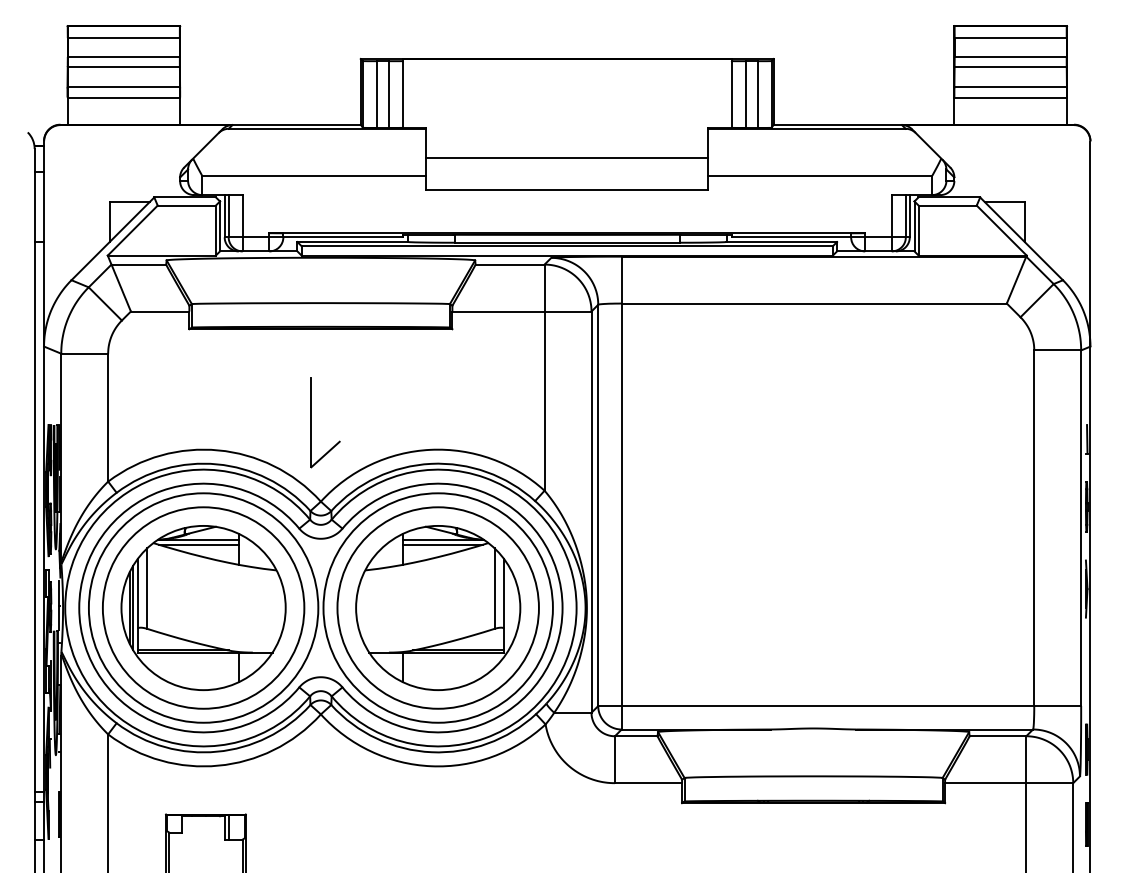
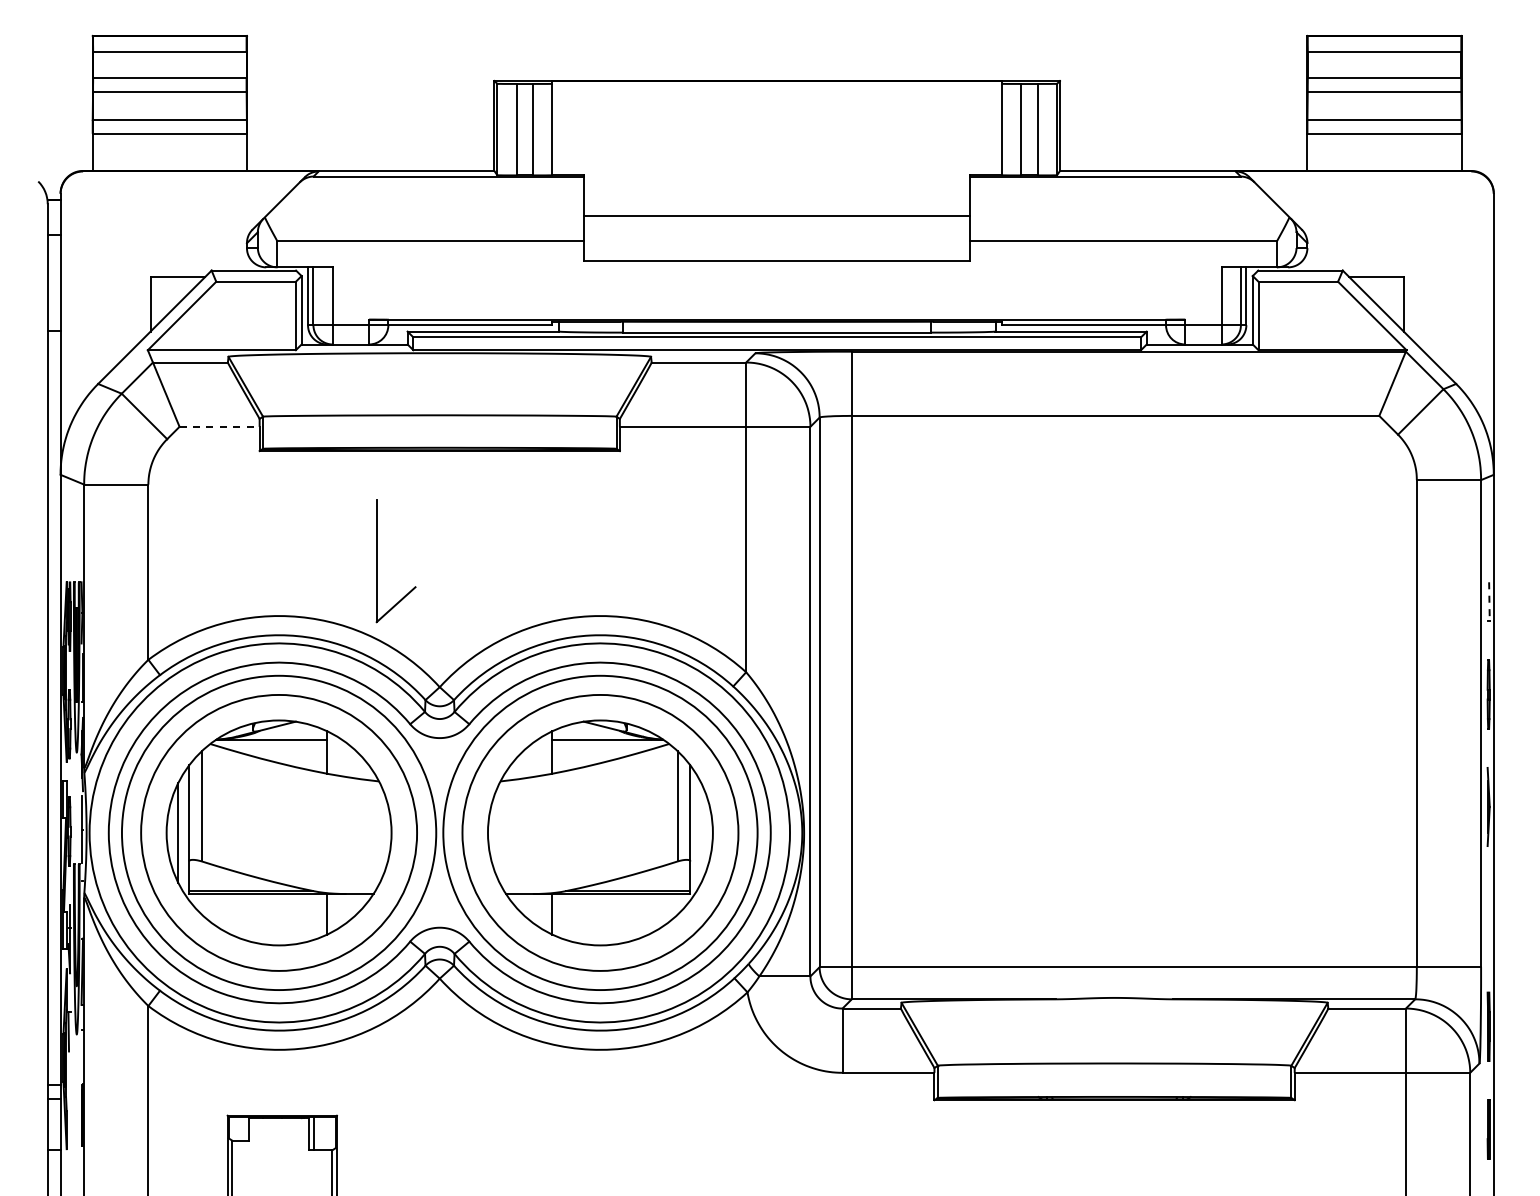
line: (160, 311) -> (220, 426), solid -> dashed
part: (311, 422) -> (377, 561), moved
line: (1087, 439) -> (1489, 601), solid -> dashed
line: (198, 544) -> (272, 746), removed
line: (443, 544) -> (607, 746), removed
line: (133, 607) -> (182, 832), removed

